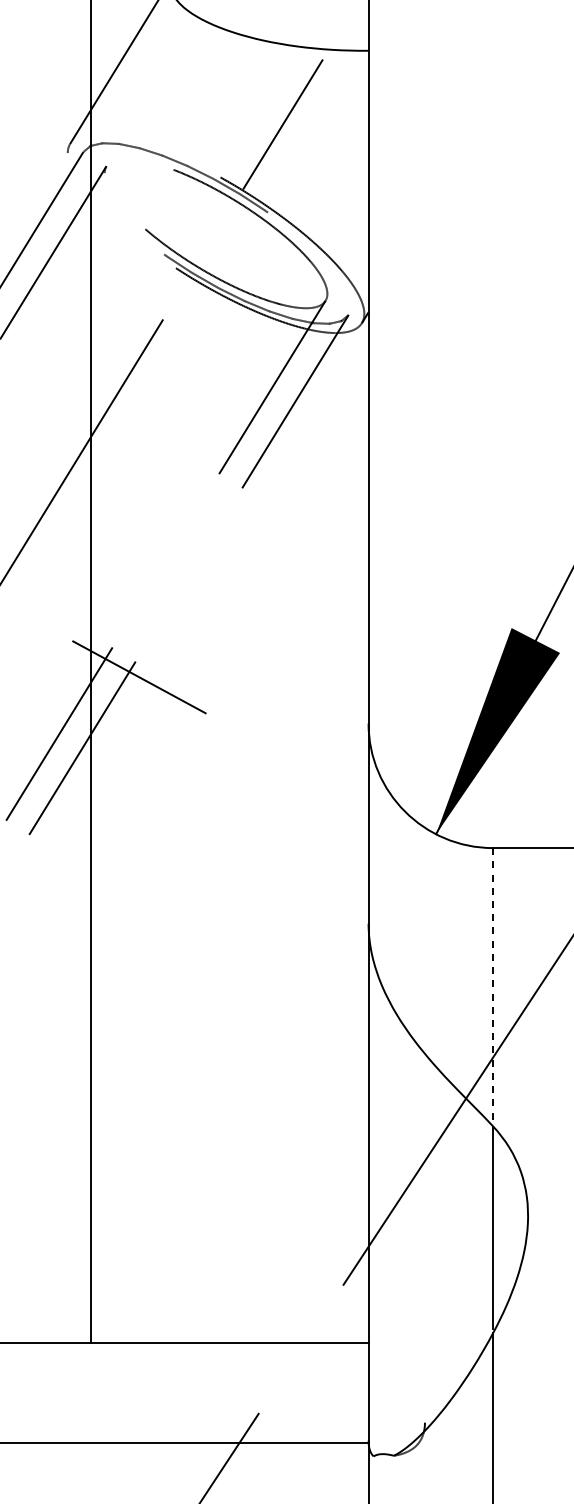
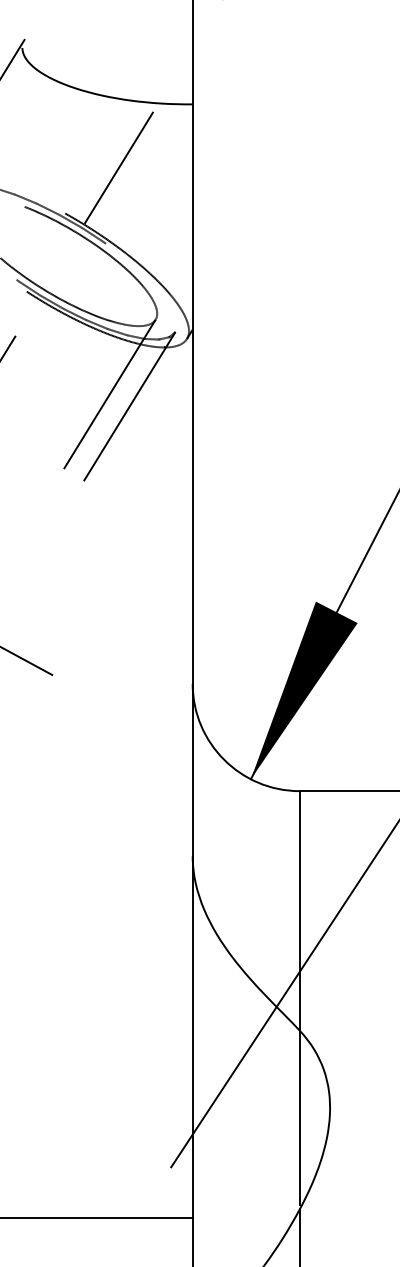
line: (493, 987) -> (300, 911), dashed -> solid

